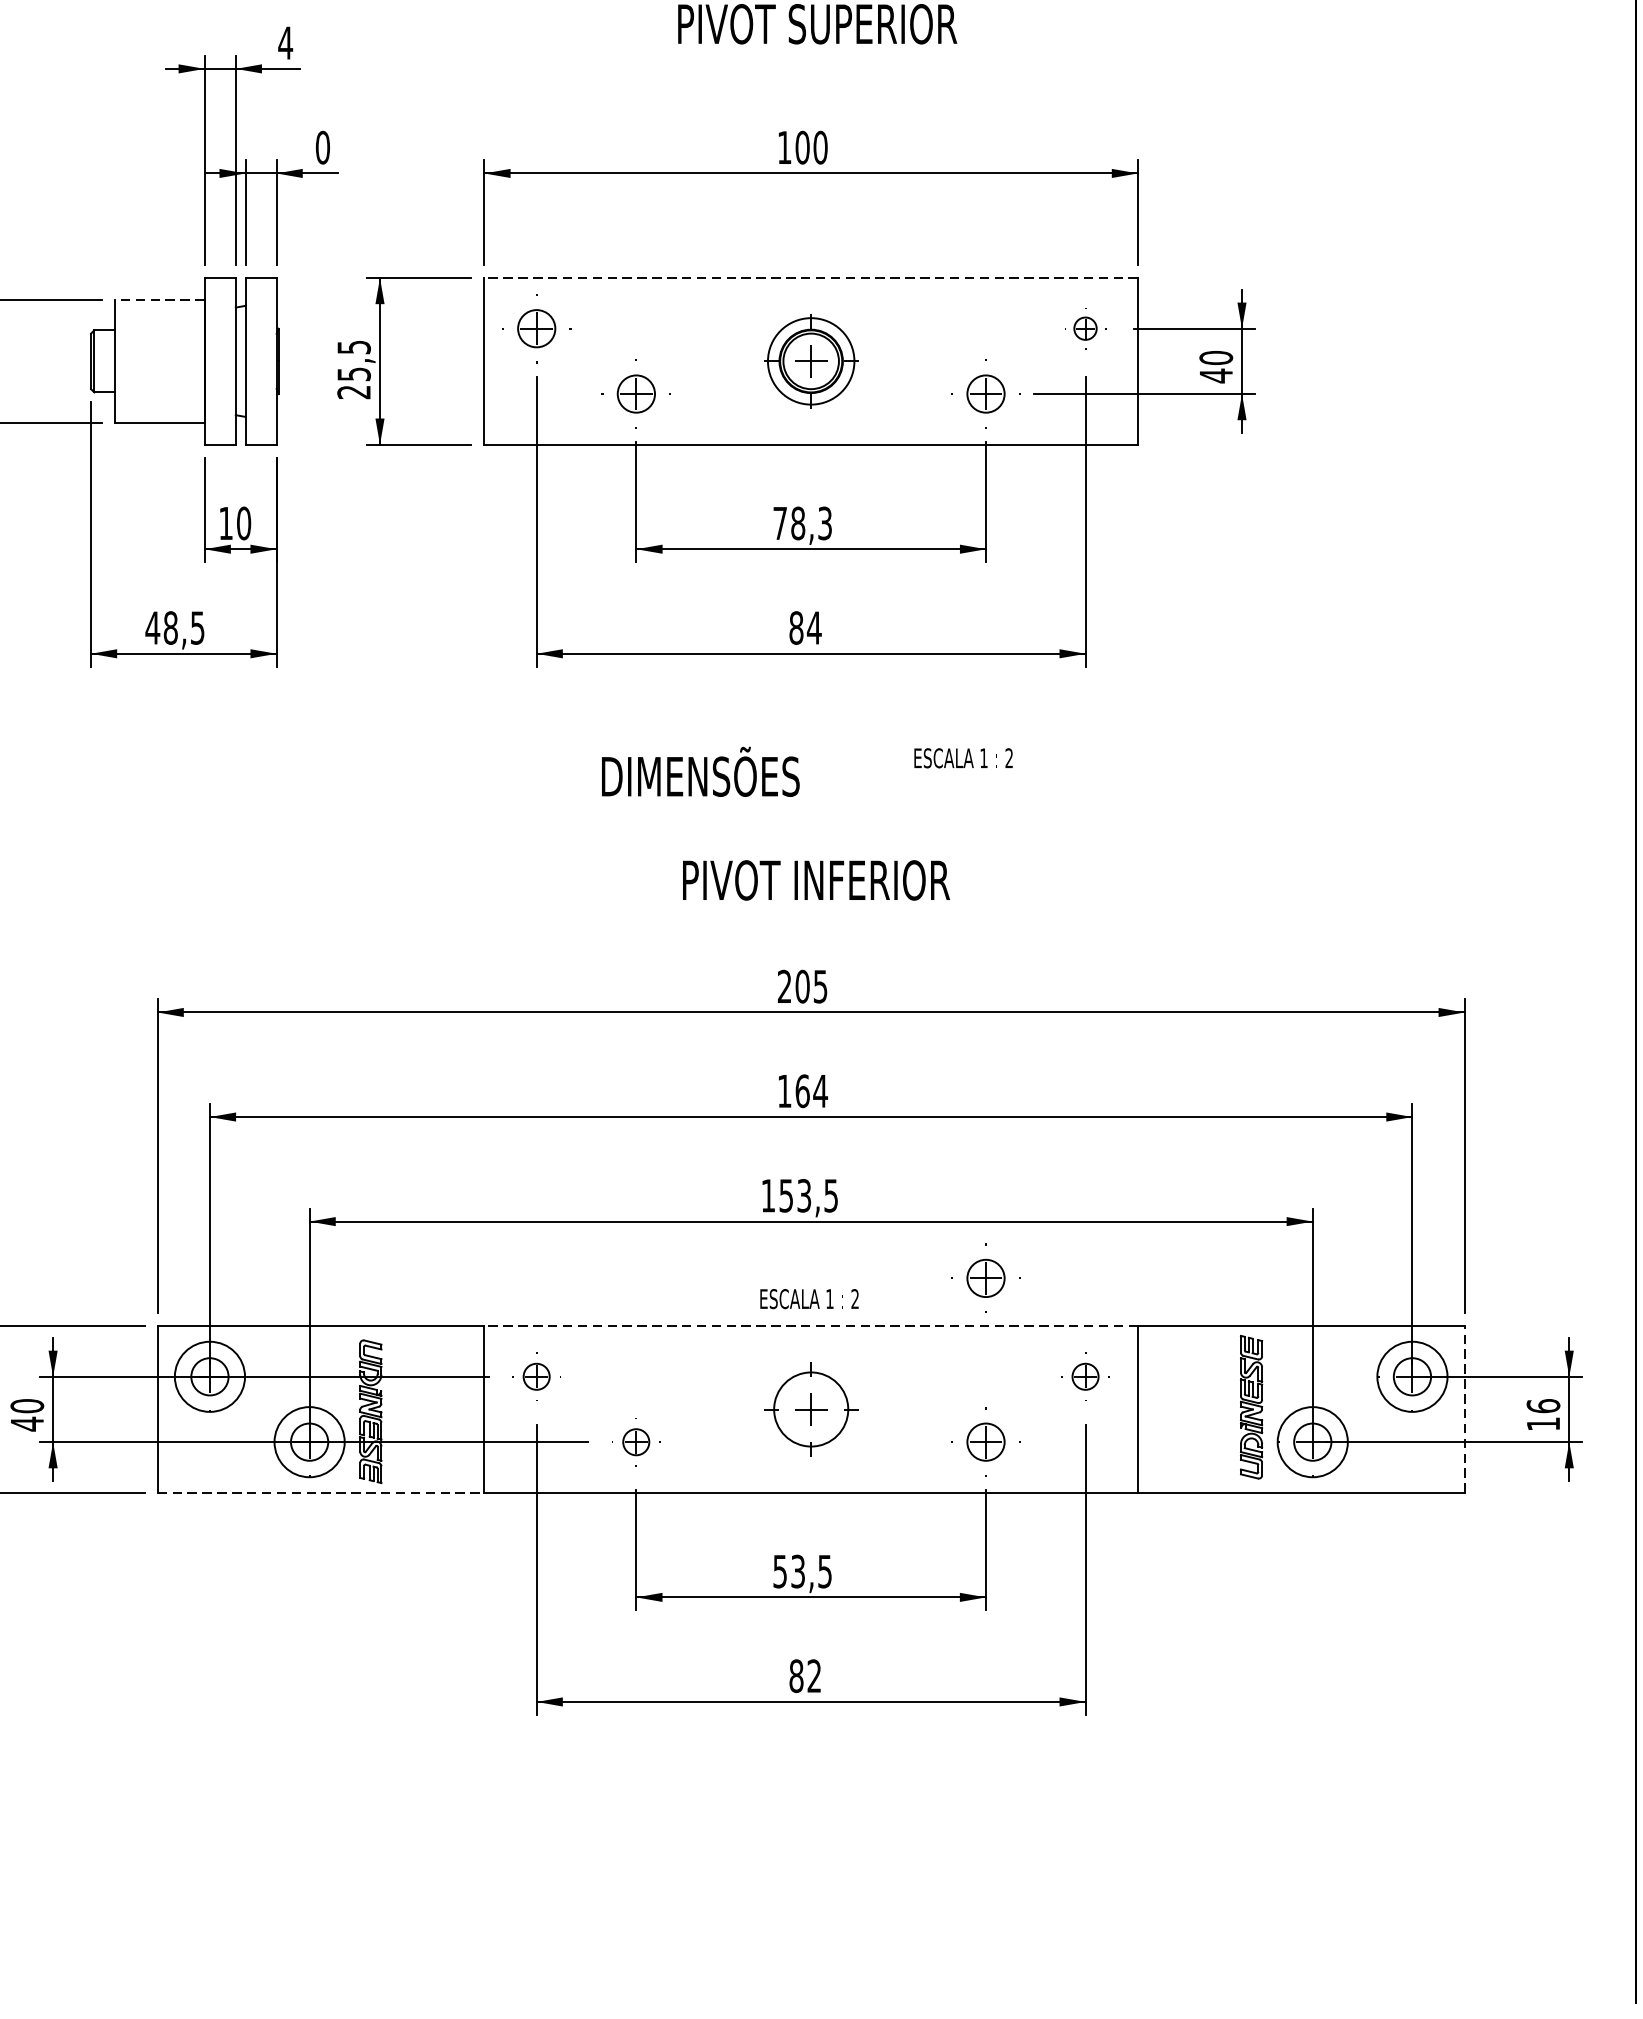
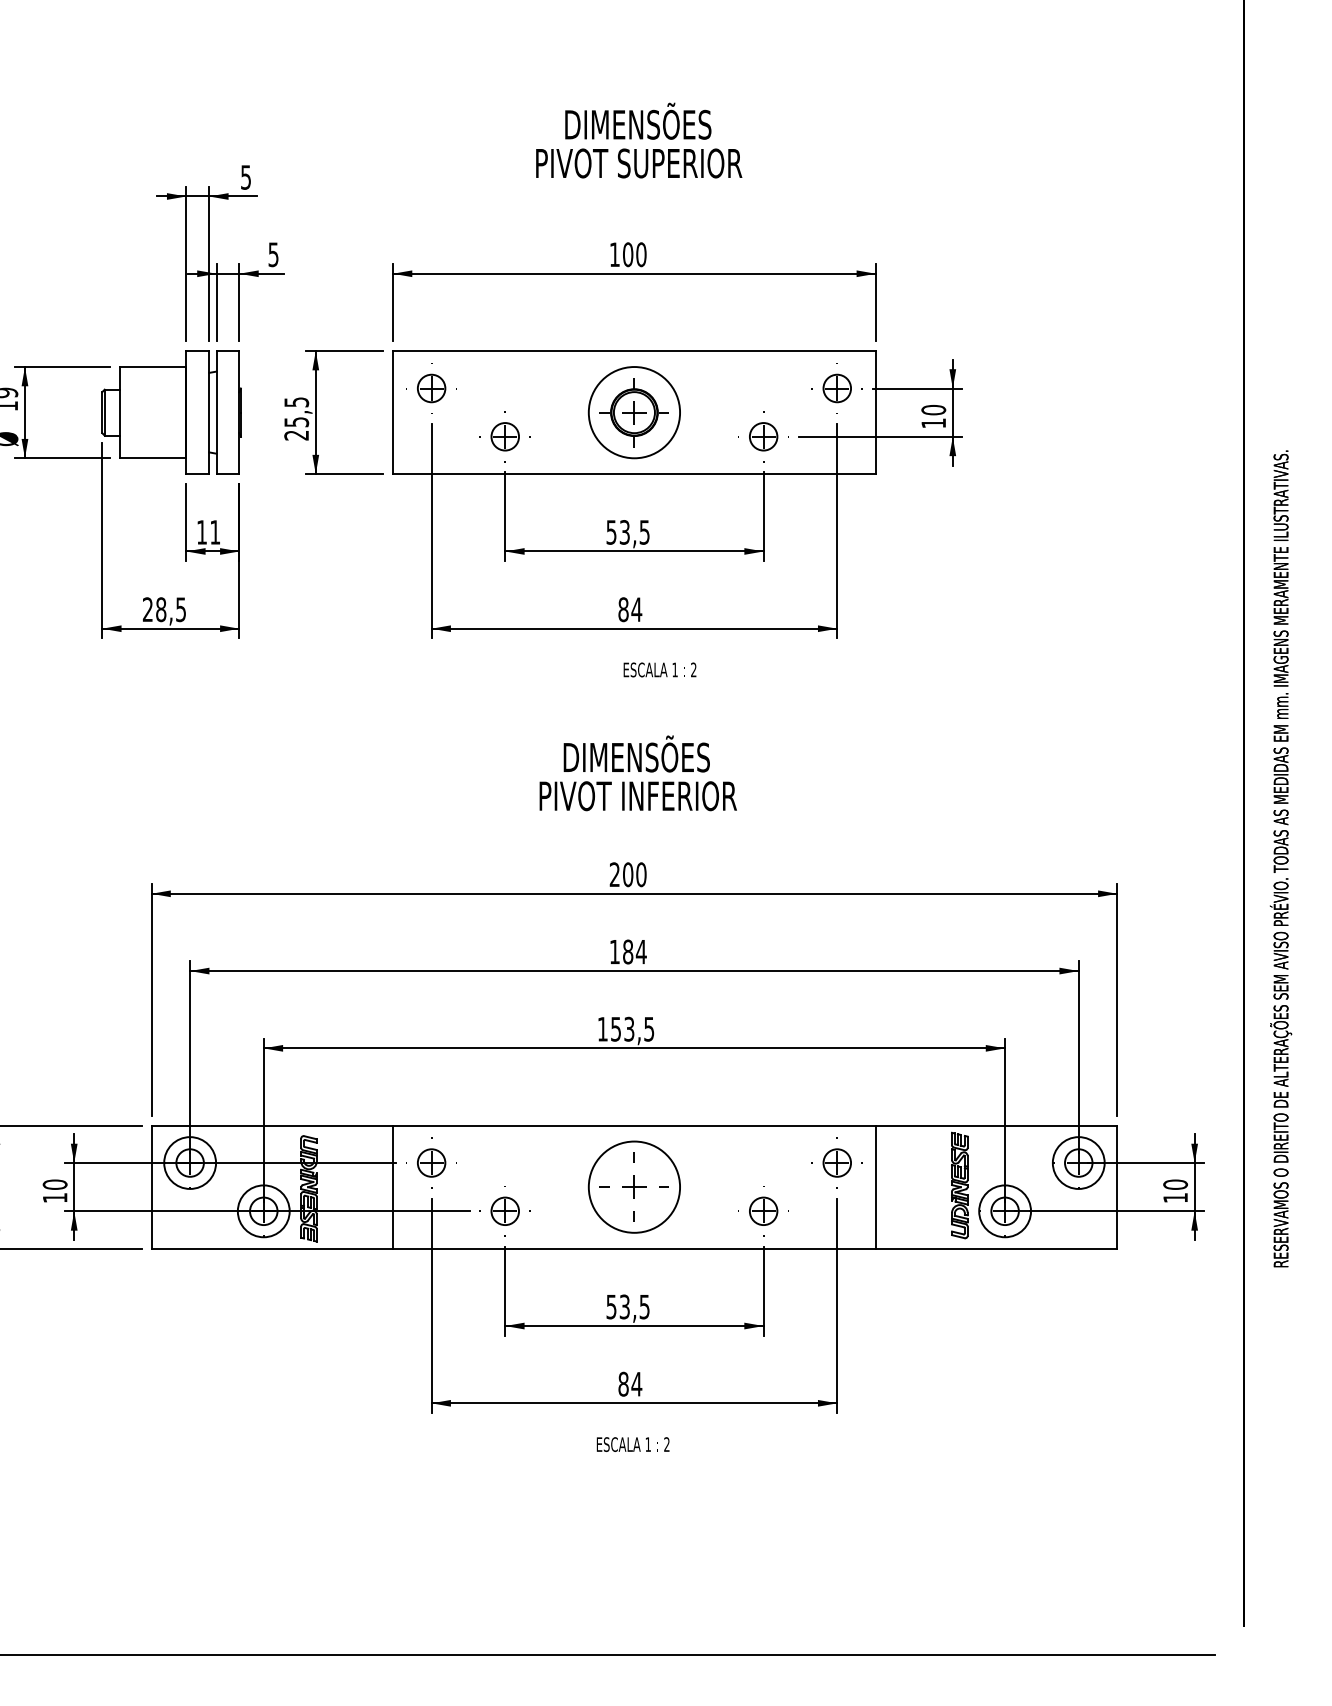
text: (284, 43) -> (245, 177), 4 -> 5
text: (322, 147) -> (273, 254), 0 -> 5
line: (809, 278) -> (633, 351), dashed -> solid
line: (159, 300) -> (152, 367), dashed -> solid
part: (1084, 328) -> (836, 388), size x1.67
circle: (811, 361) -> (634, 412), size x1.43
text: (1215, 376) -> (933, 423), 40 -> 10
text: (244, 523) -> (215, 532), 10 -> 11
text: (801, 523) -> (627, 532), 78,3 -> 53,5
text: (152, 627) -> (147, 609), 48,5 -> 28,5
text: (962, 757) -> (659, 669), moved
text: (700, 771) -> (636, 753), moved
text: (820, 986) -> (641, 874), 205 -> 200
text: (803, 1090) -> (628, 951), 164 -> 184
part: (985, 1278) -> (763, 1090), removed
text: (808, 1298) -> (632, 1444), moved
line: (809, 1326) -> (633, 1125), dashed -> solid
part: (536, 1376) -> (431, 1162), size x1.43
part: (1084, 1376) -> (836, 1162), size x1.43
text: (1543, 1405) -> (1175, 1184), 16 -> 10
circle: (811, 1408) -> (634, 1186), size x1.67
line: (1464, 1409) -> (1117, 1187), dashed -> solid
text: (27, 1423) -> (55, 1197), 40 -> 10
part: (635, 1442) -> (504, 1211), size x1.43
line: (321, 1492) -> (272, 1248), dashed -> solid
text: (813, 1675) -> (636, 1383), 82 -> 84

